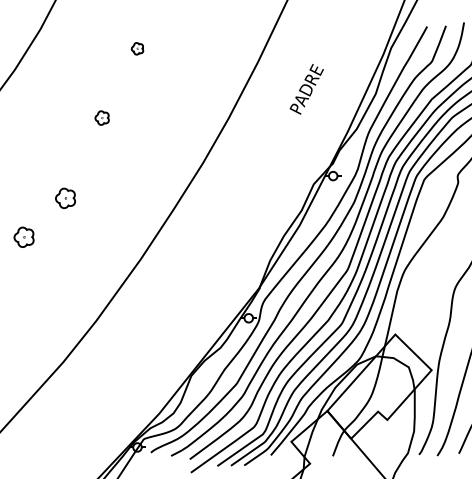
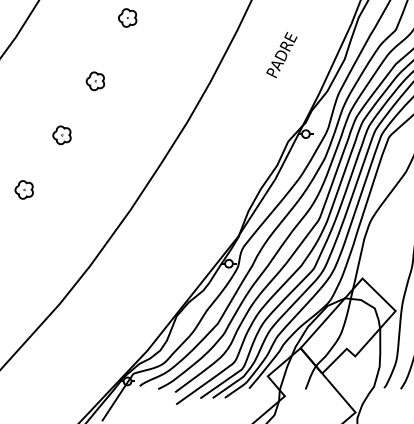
part: (137, 48) -> (127, 17), size x1.67
part: (101, 117) -> (94, 80), size x1.43
part: (65, 197) -> (61, 134), moved

